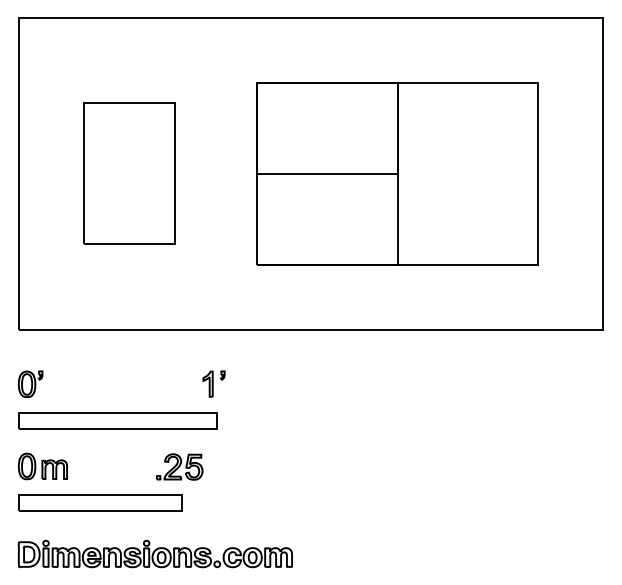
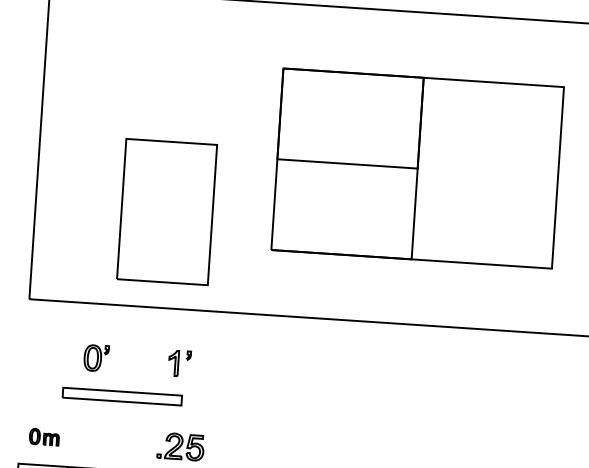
part: (129, 173) -> (167, 211), moved
part: (30, 383) -> (96, 357), moved
part: (213, 383) -> (179, 362), moved
part: (117, 420) -> (121, 396), size x0.6
part: (42, 466) -> (43, 437), size x0.6

